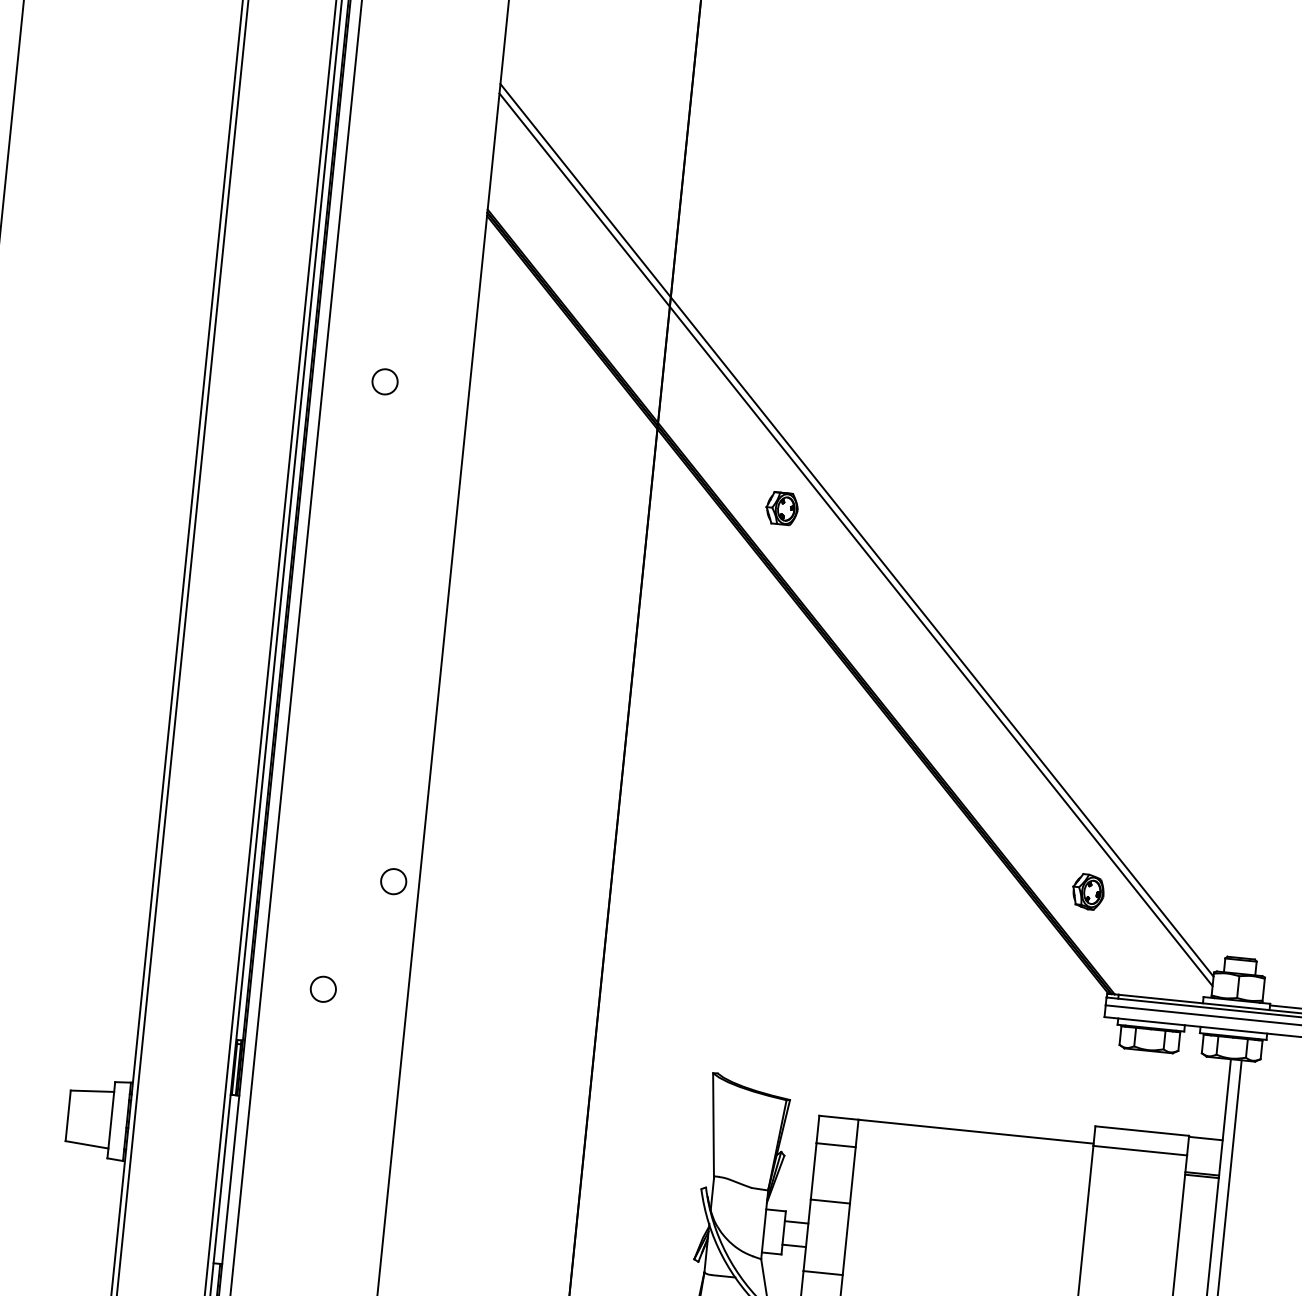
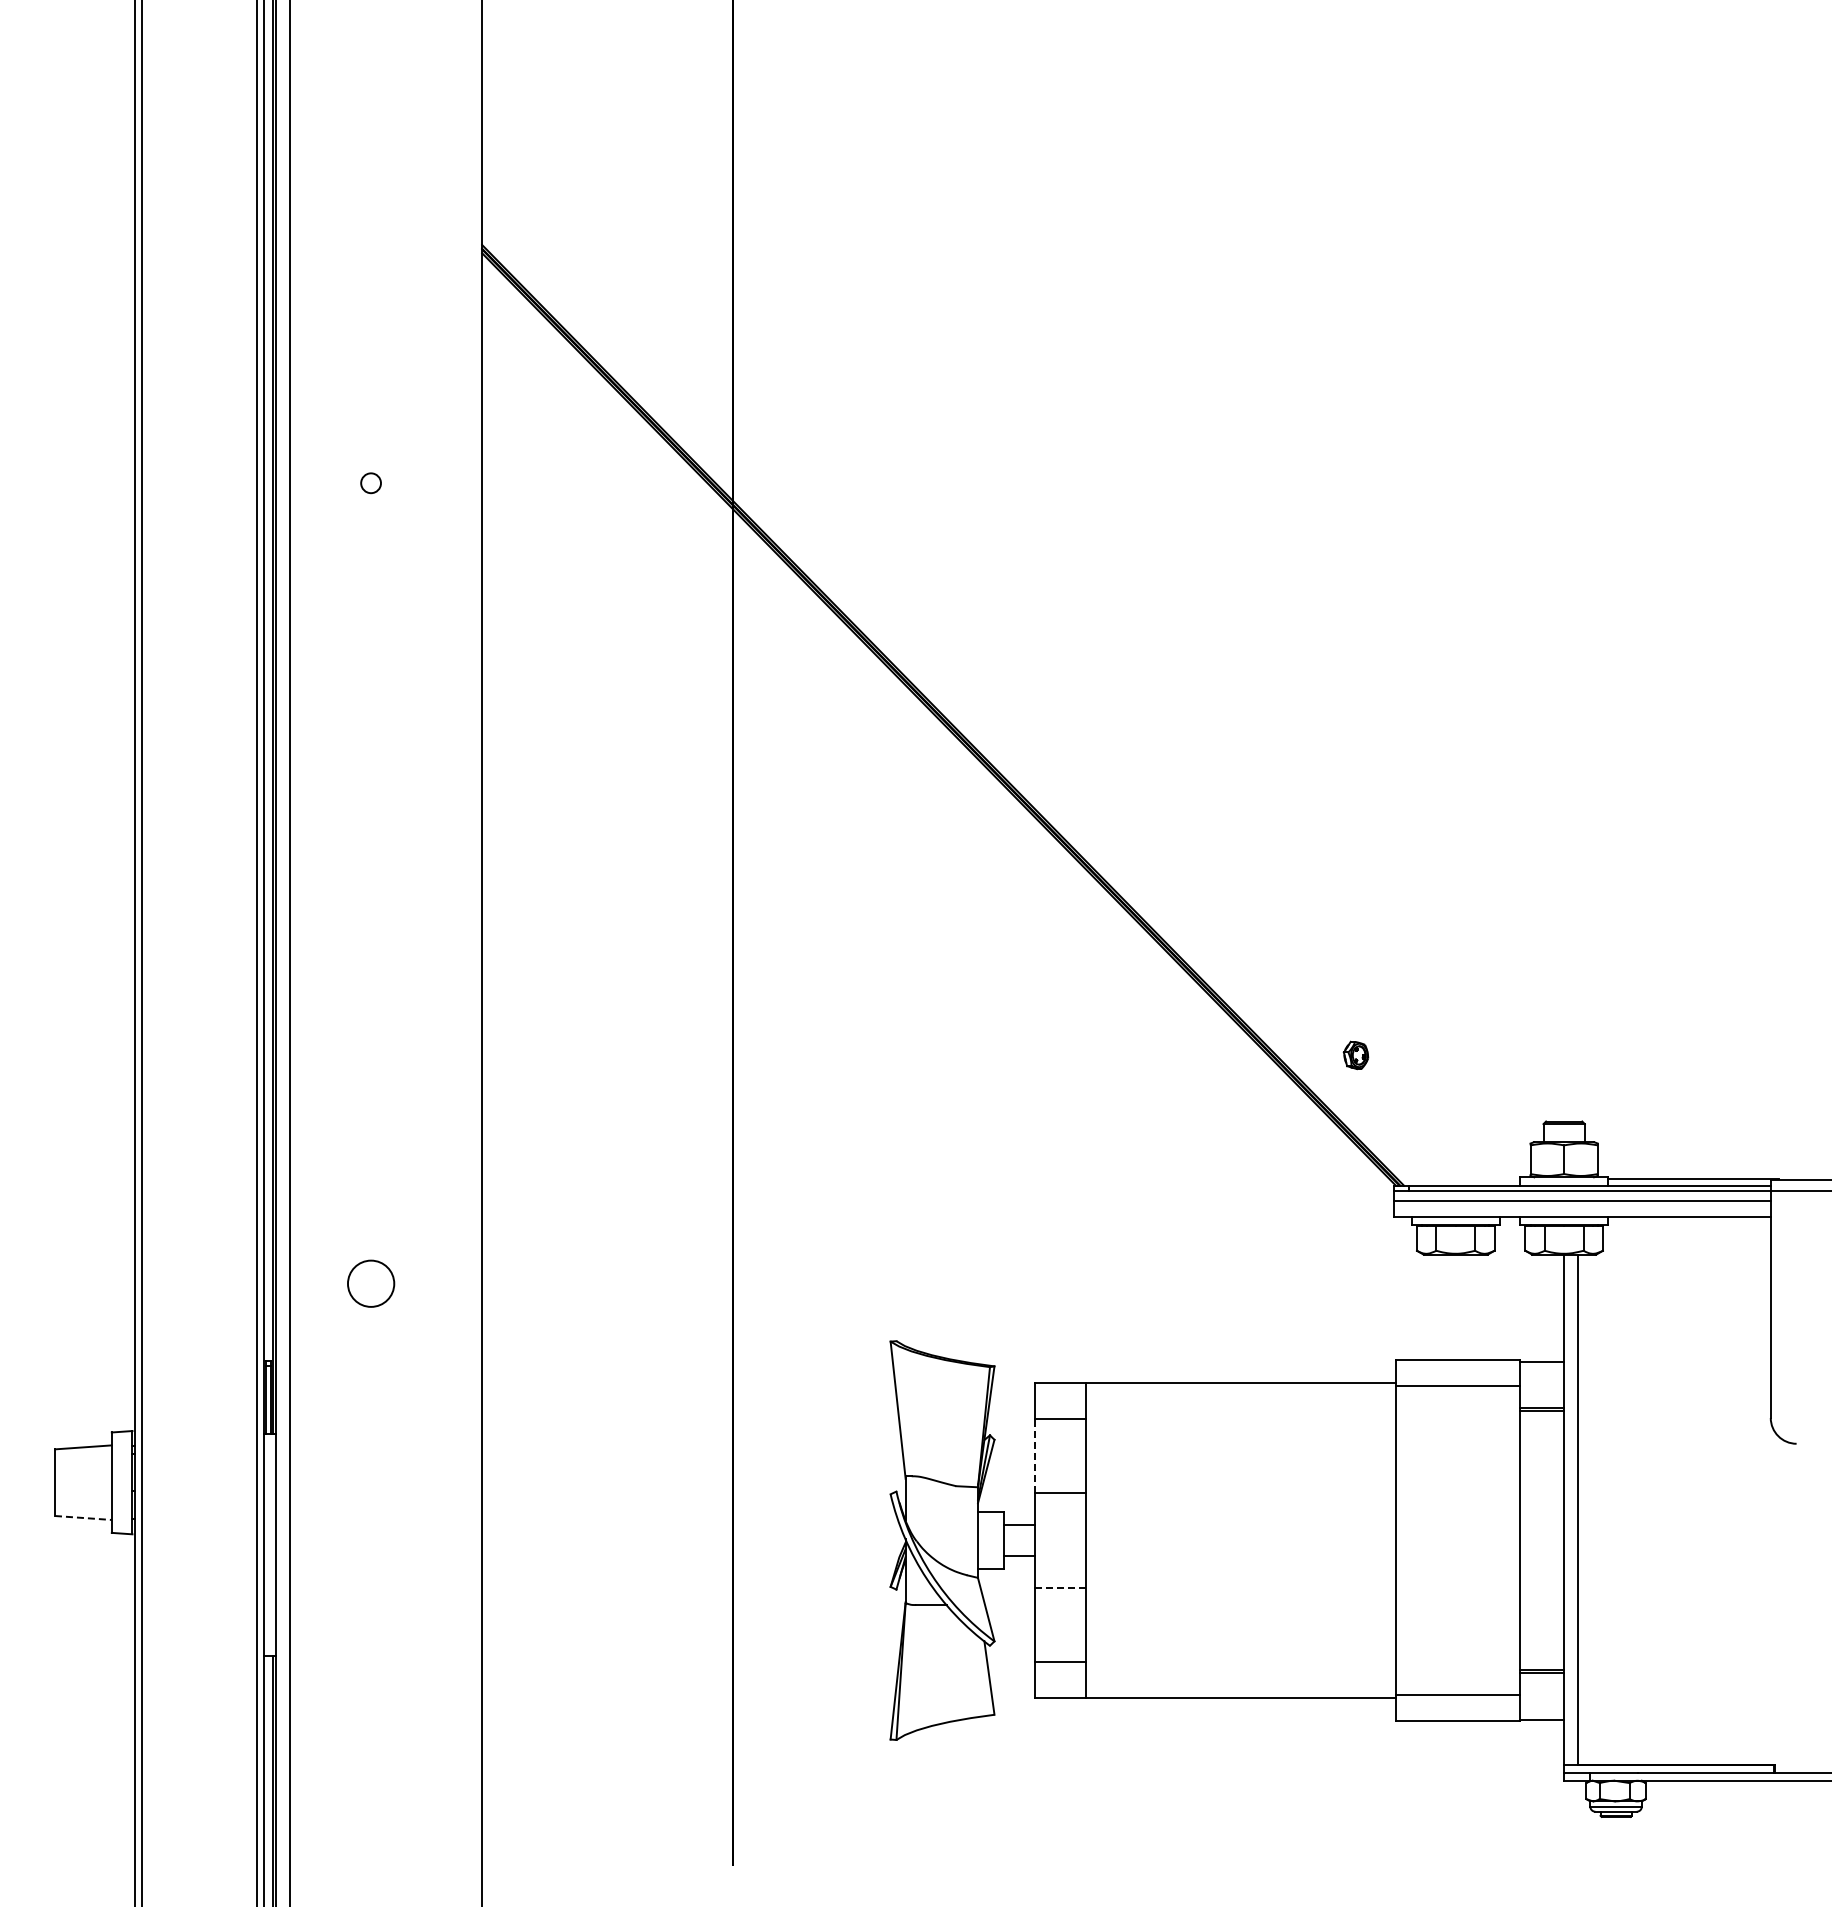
circle: (384, 381) -> (370, 482), size x0.6
part: (781, 508) -> (905, 595), removed
line: (857, 530) -> (1006, 614), removed
line: (856, 539) -> (1006, 626), removed
circle: (393, 881) -> (448, 1133), removed
part: (1087, 891) -> (1355, 1055), size x0.6
circle: (322, 989) -> (370, 1283), size x1.4
line: (87, 1145) -> (83, 1518), solid -> dashed
line: (813, 1170) -> (1034, 1455), solid -> dashed
line: (823, 1272) -> (1060, 1587), solid -> dashed

